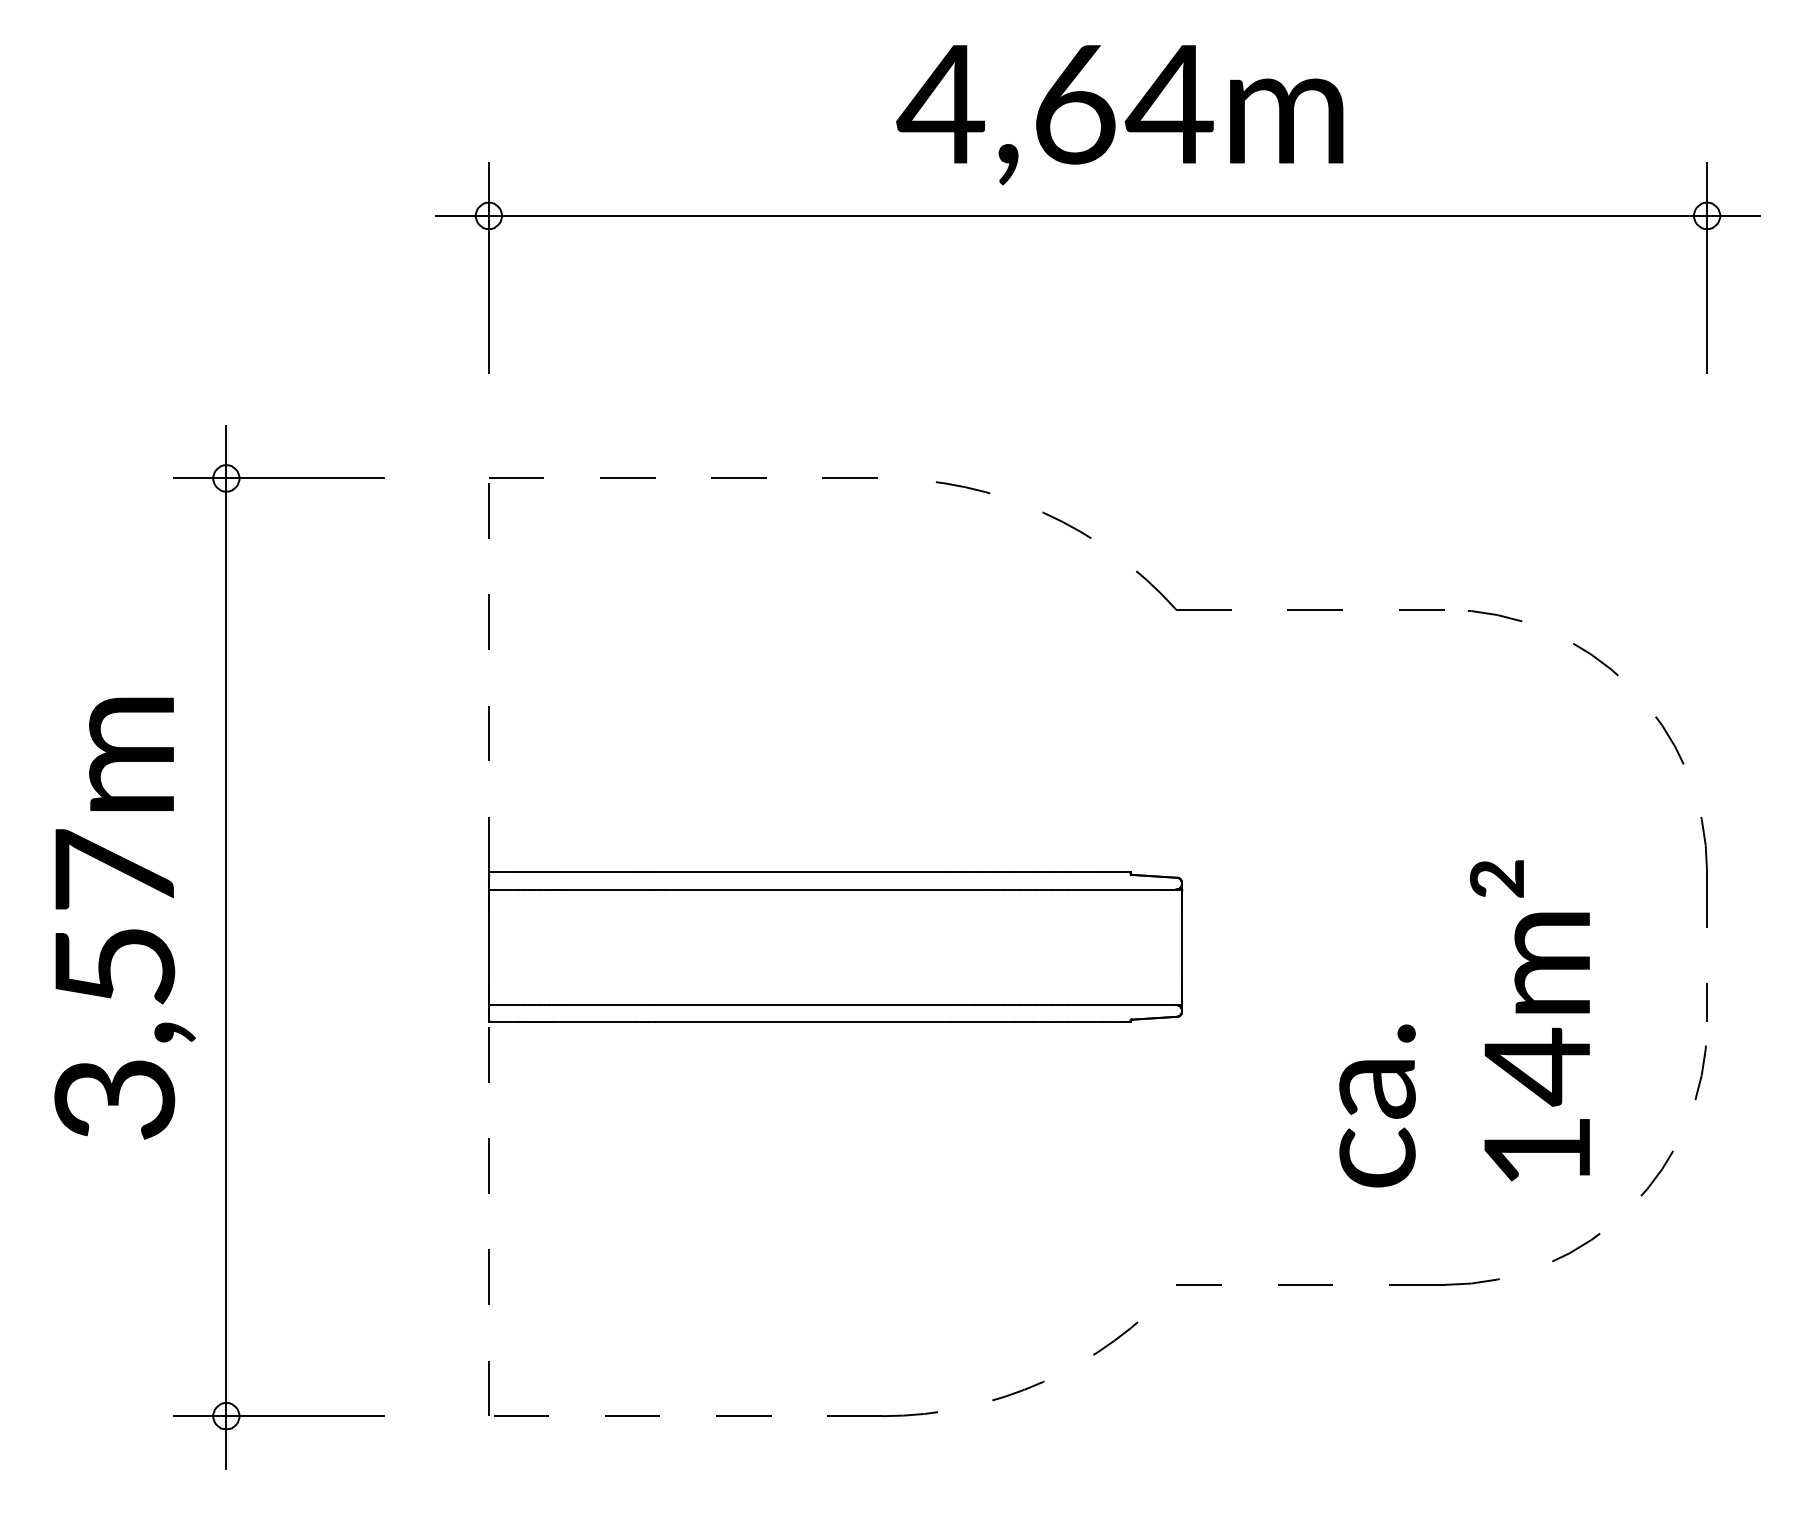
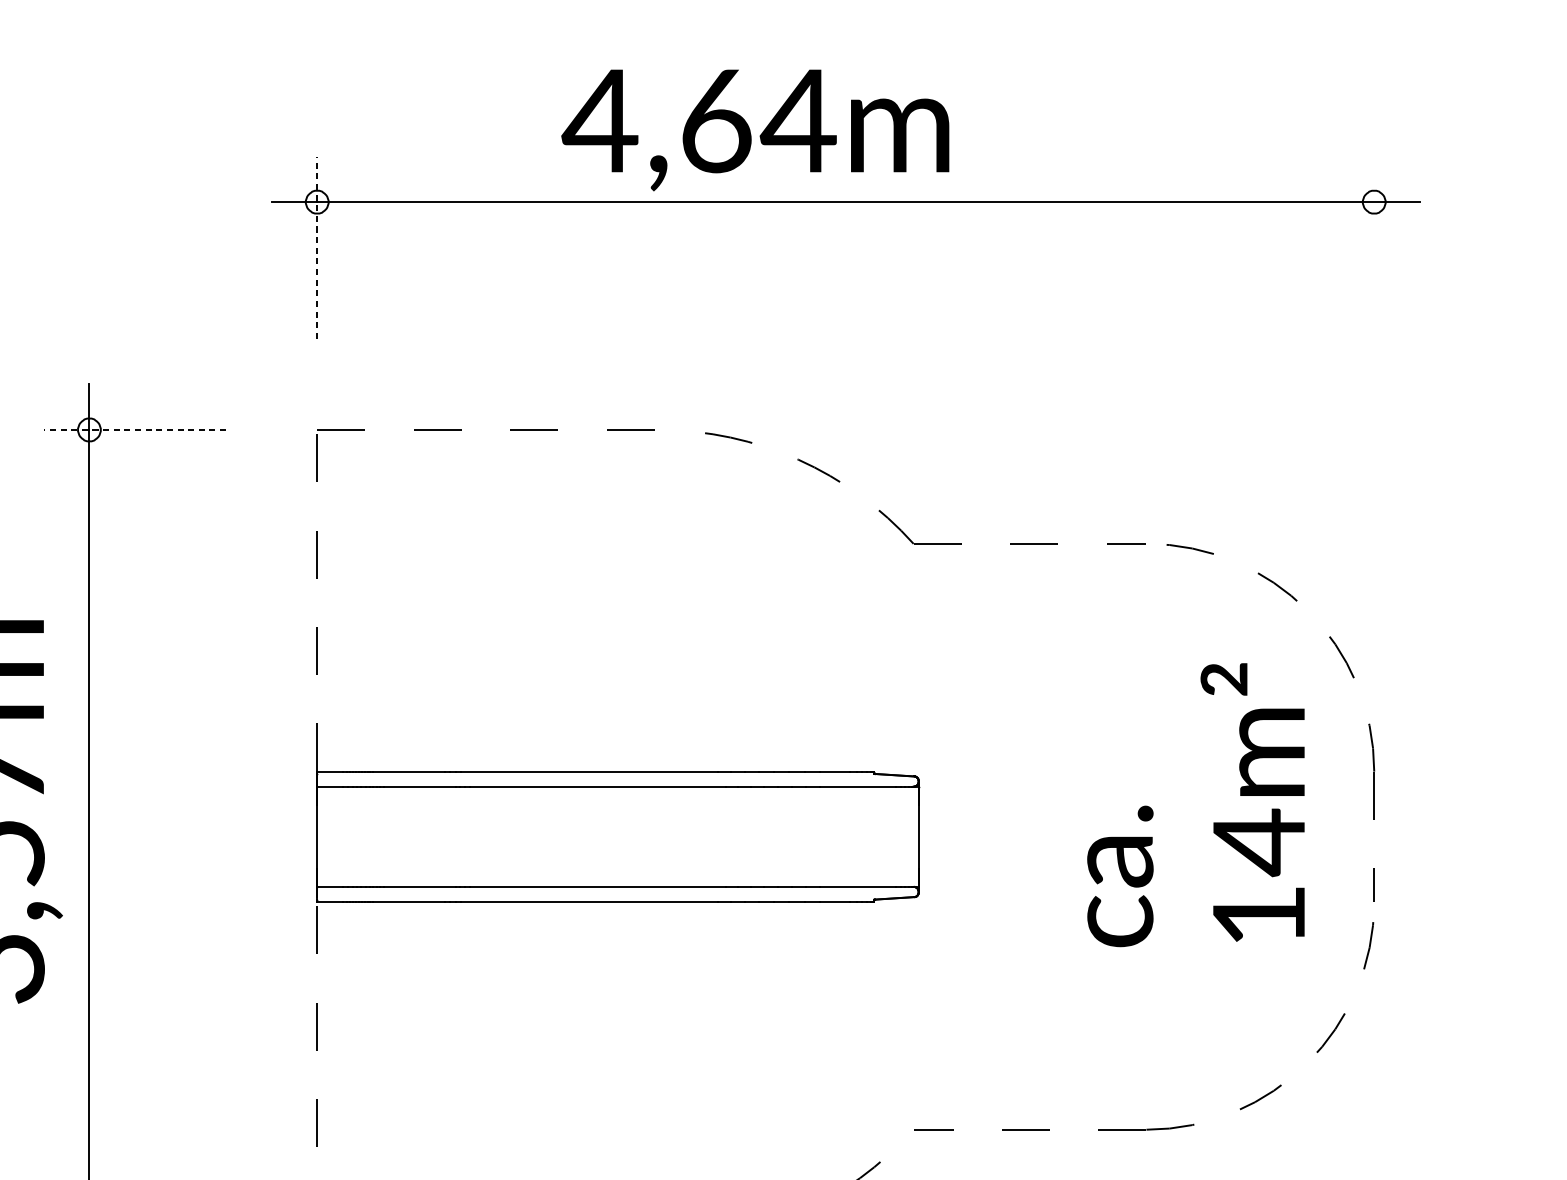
text: (1119, 115) -> (755, 130), moved
line: (488, 267) -> (316, 246), solid -> dashed
line: (1707, 268) -> (1374, 247), removed
line: (278, 478) -> (134, 430), solid -> dashed
text: (1464, 1023) -> (1195, 804), moved

